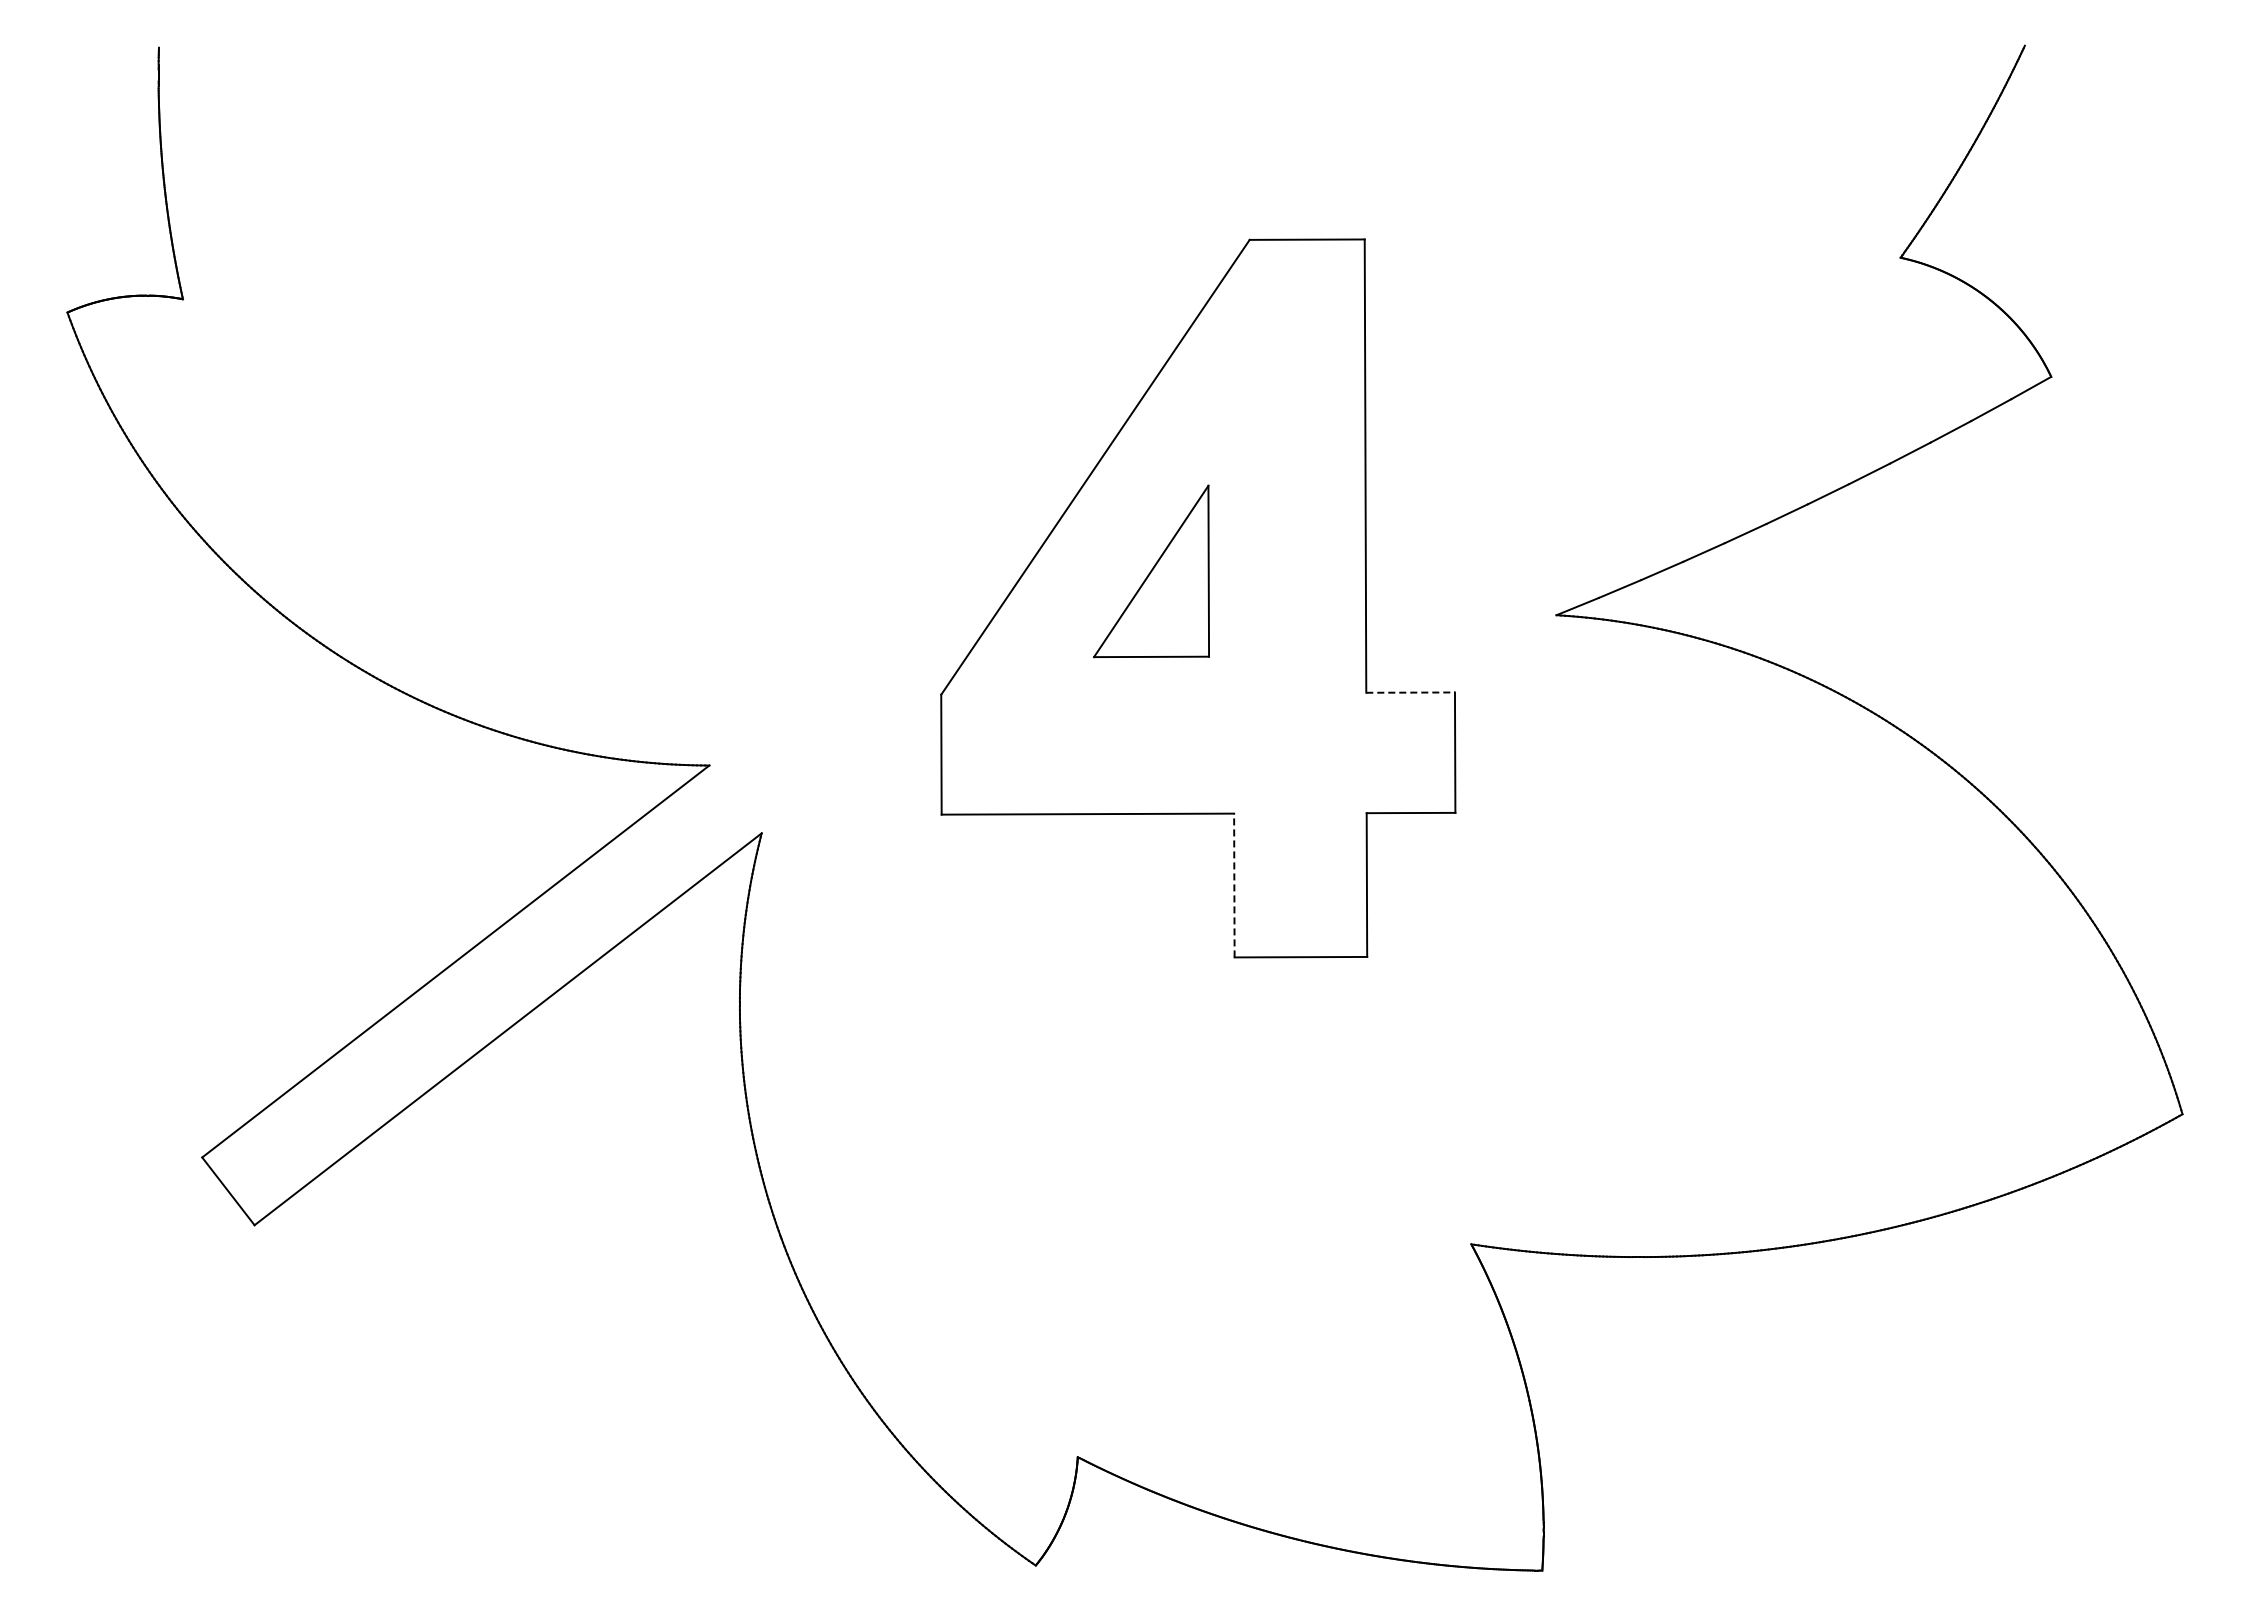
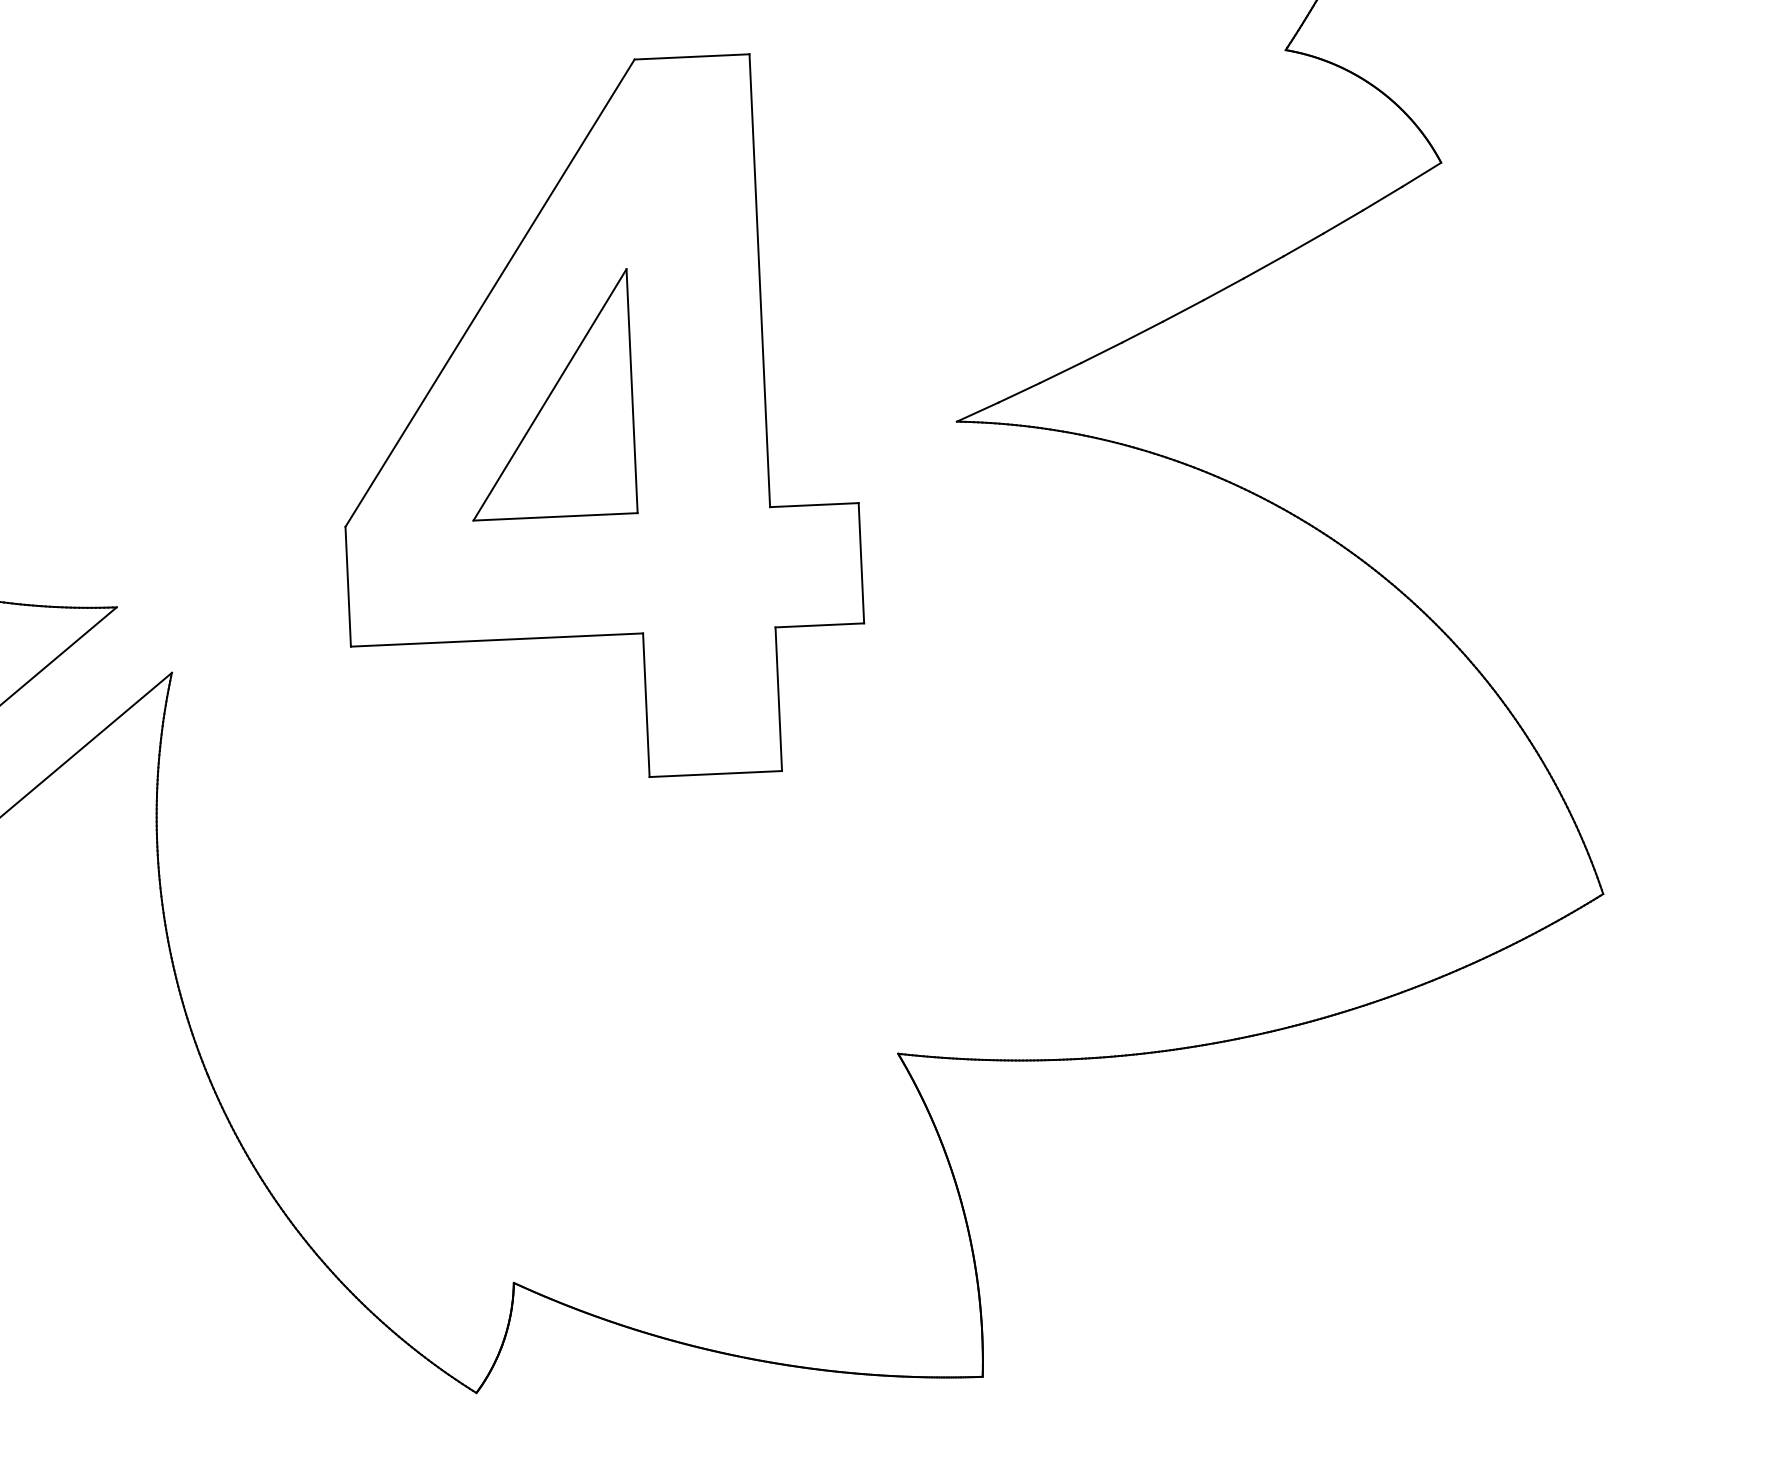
part: (1151, 571) -> (550, 394), size x1.43
line: (1411, 692) -> (815, 504), dashed -> solid
line: (1234, 885) -> (646, 705), dashed -> solid

